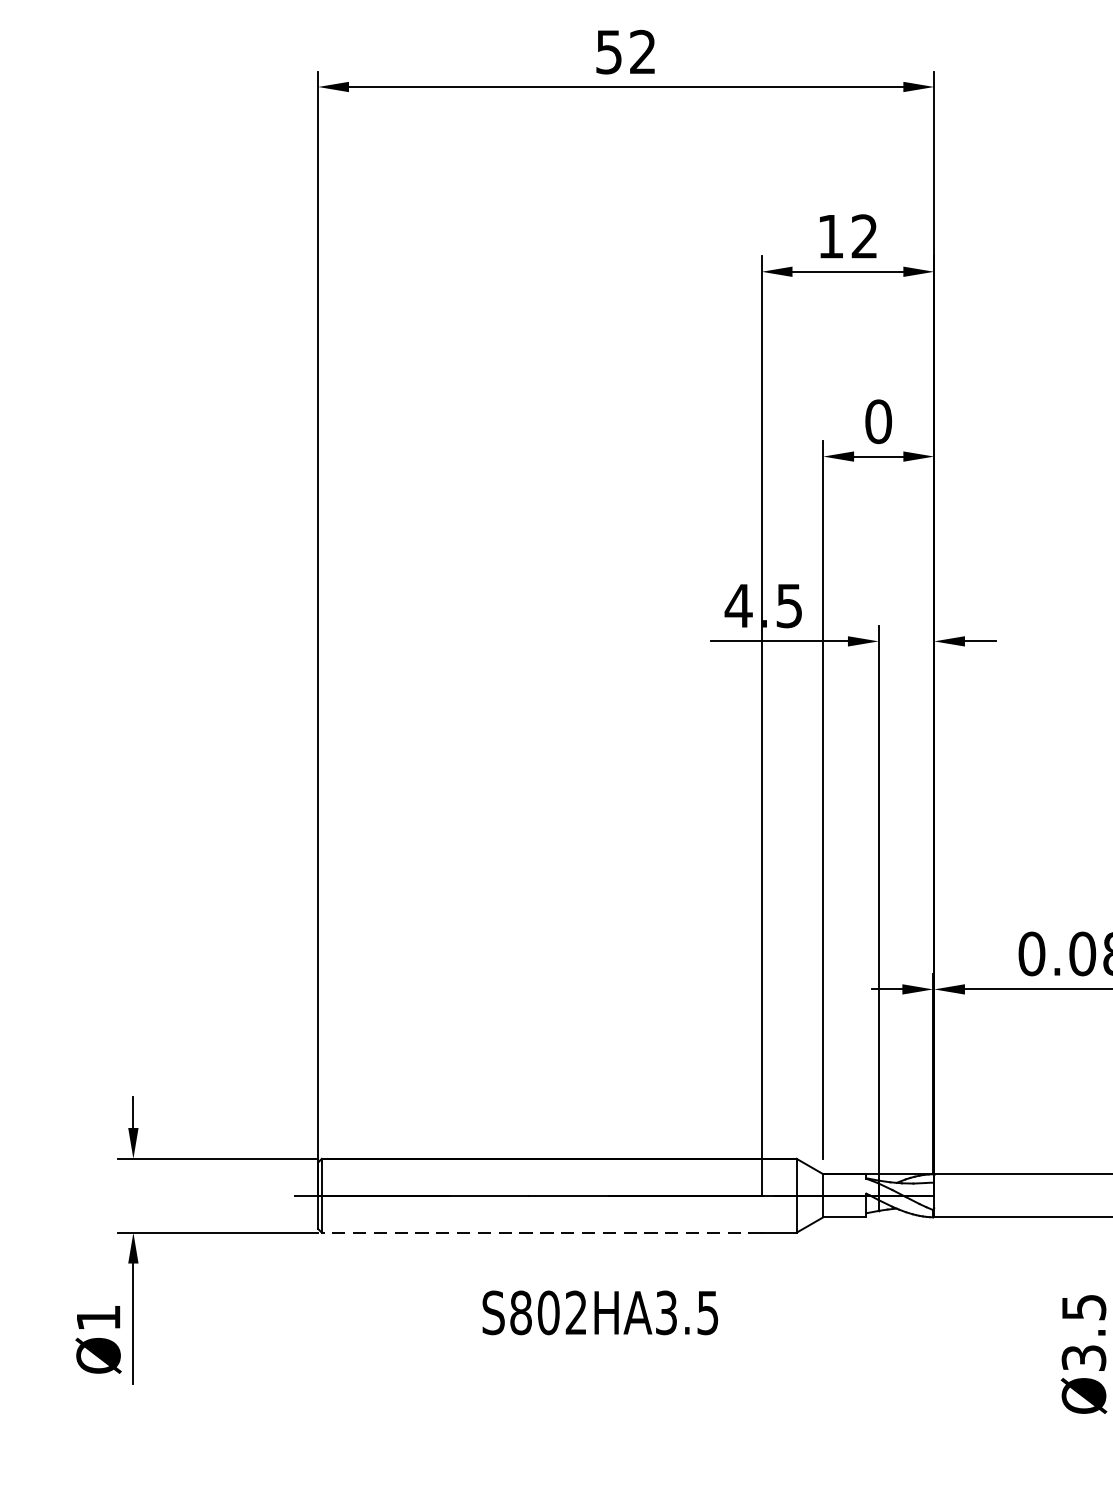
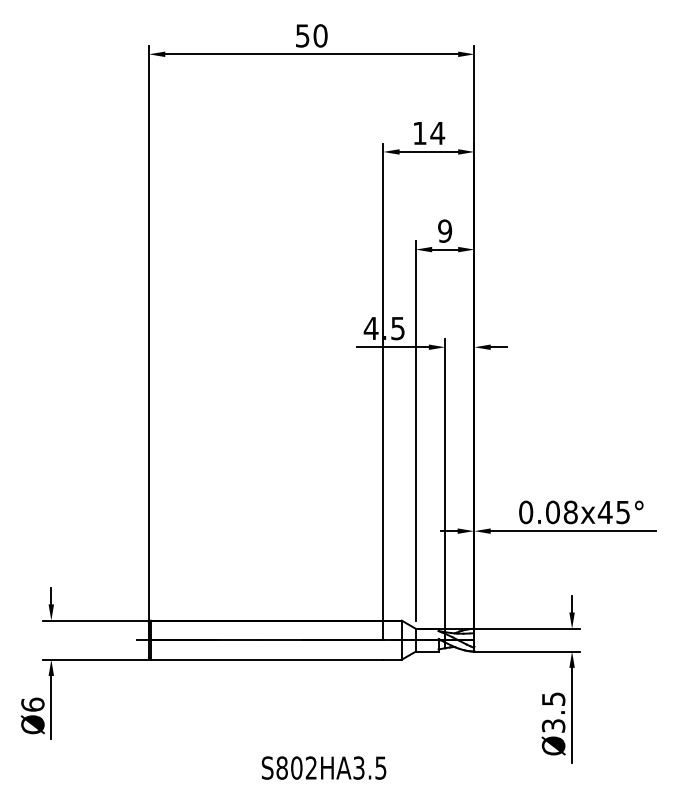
text: (642, 51) -> (320, 35), 52 -> 50
text: (864, 234) -> (437, 132), 12 -> 14
text: (879, 420) -> (445, 230), 0 -> 9
line: (540, 1232) -> (266, 659), dashed -> solid
text: (599, 1311) -> (323, 767), moved
text: (97, 1317) -> (32, 704), Ø1 -> Ø6

